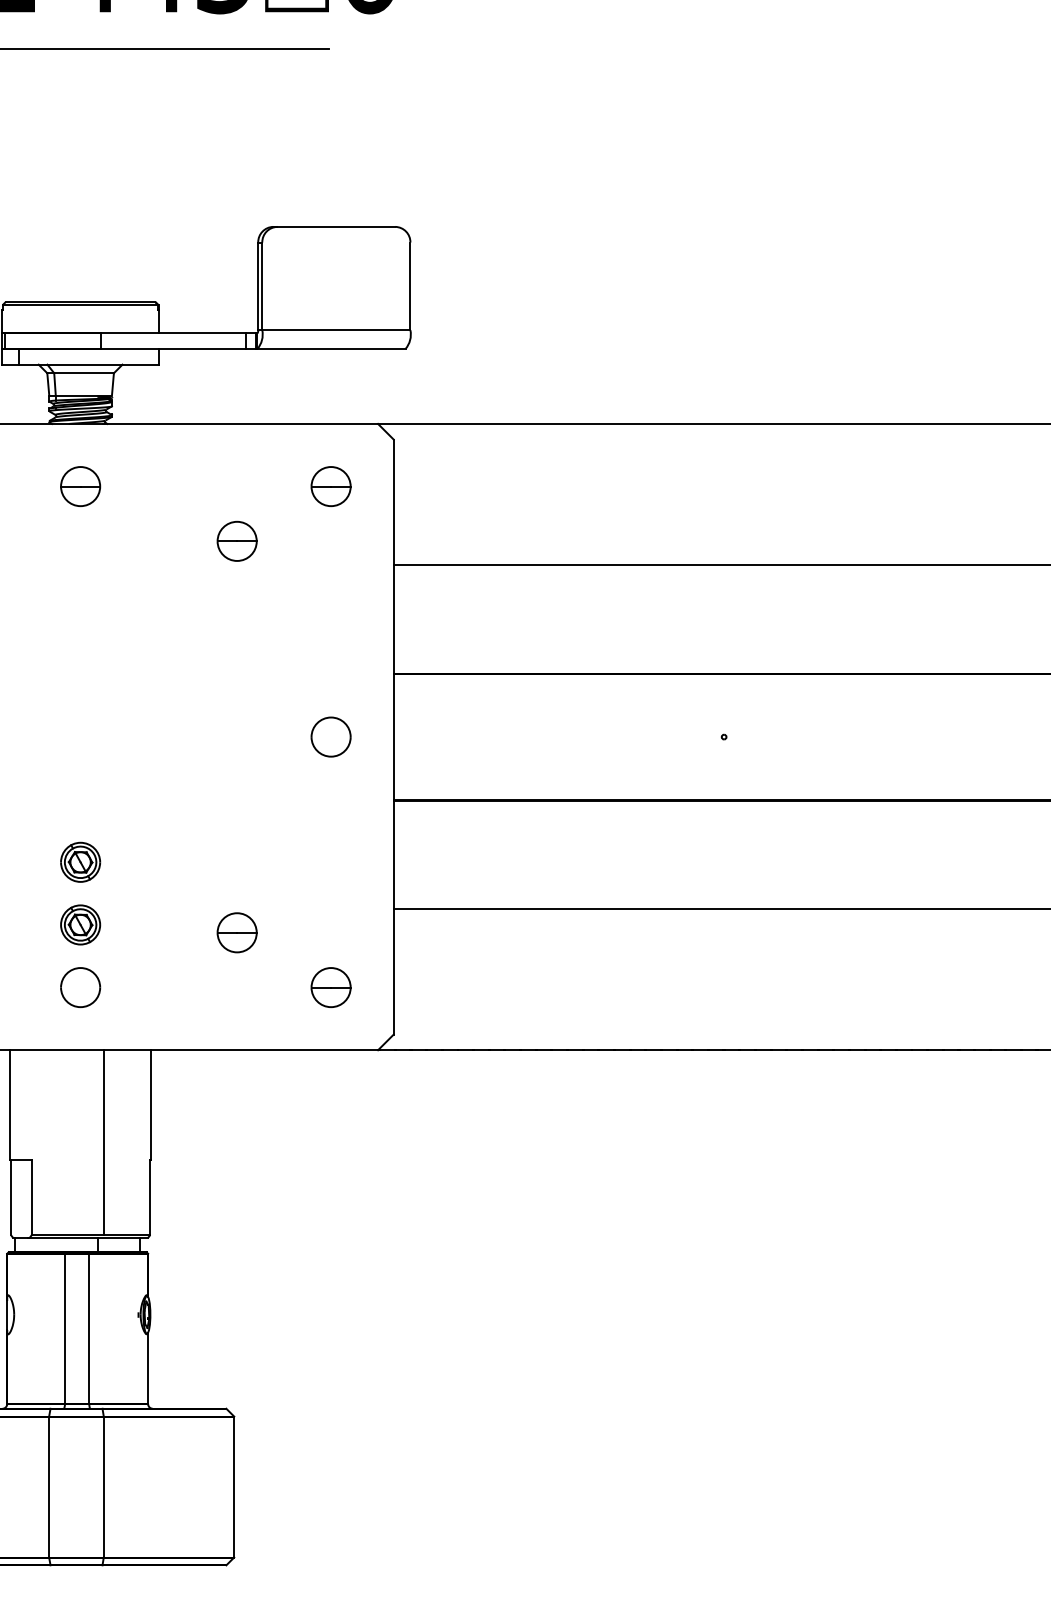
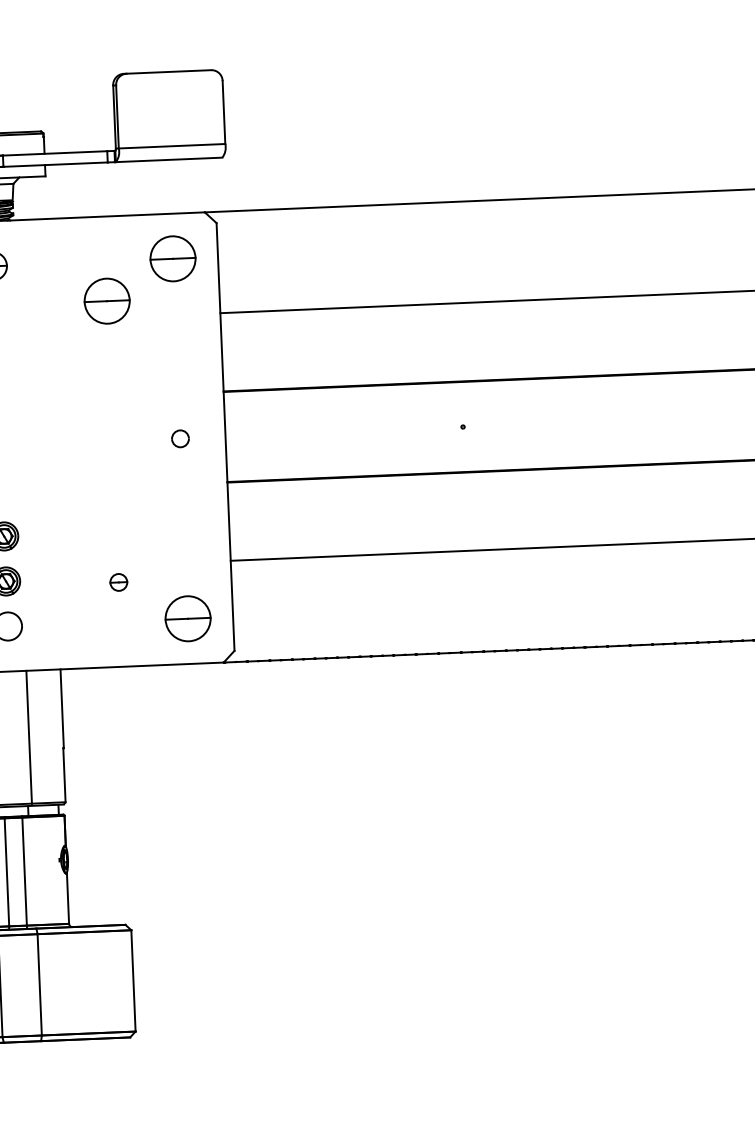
part: (330, 486) -> (172, 258), size x1.6
part: (236, 540) -> (106, 300), size x1.6
part: (330, 736) -> (180, 438), size x0.6
part: (236, 932) -> (118, 582), size x0.6
part: (330, 987) -> (187, 618), size x1.6

